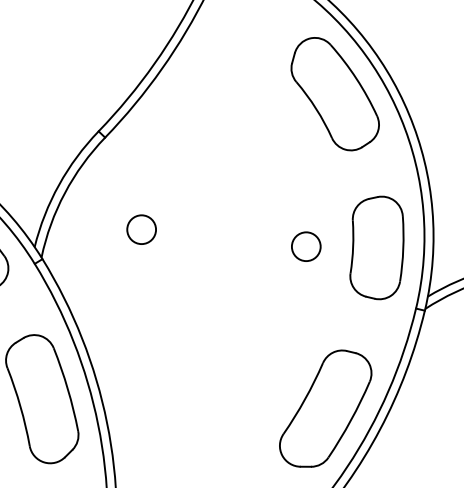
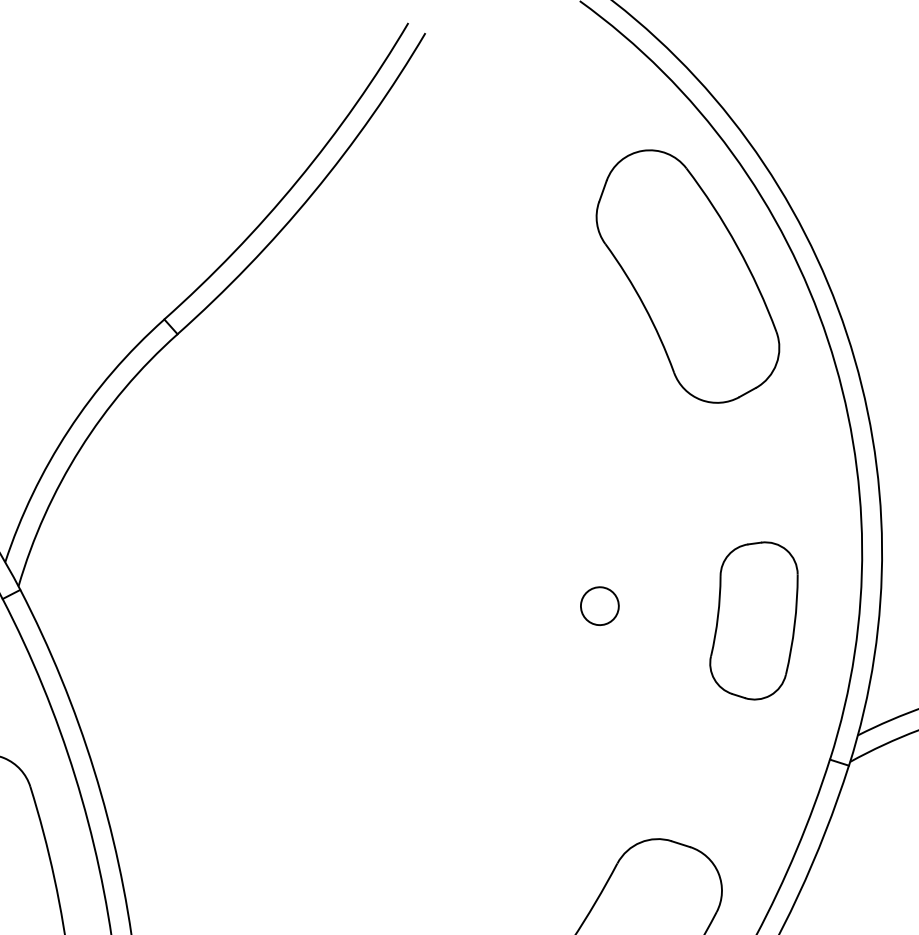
circle: (141, 229) -> (241, 541), removed
circle: (305, 246) -> (598, 605), size x0.6
part: (376, 247) -> (753, 619), size x0.7

